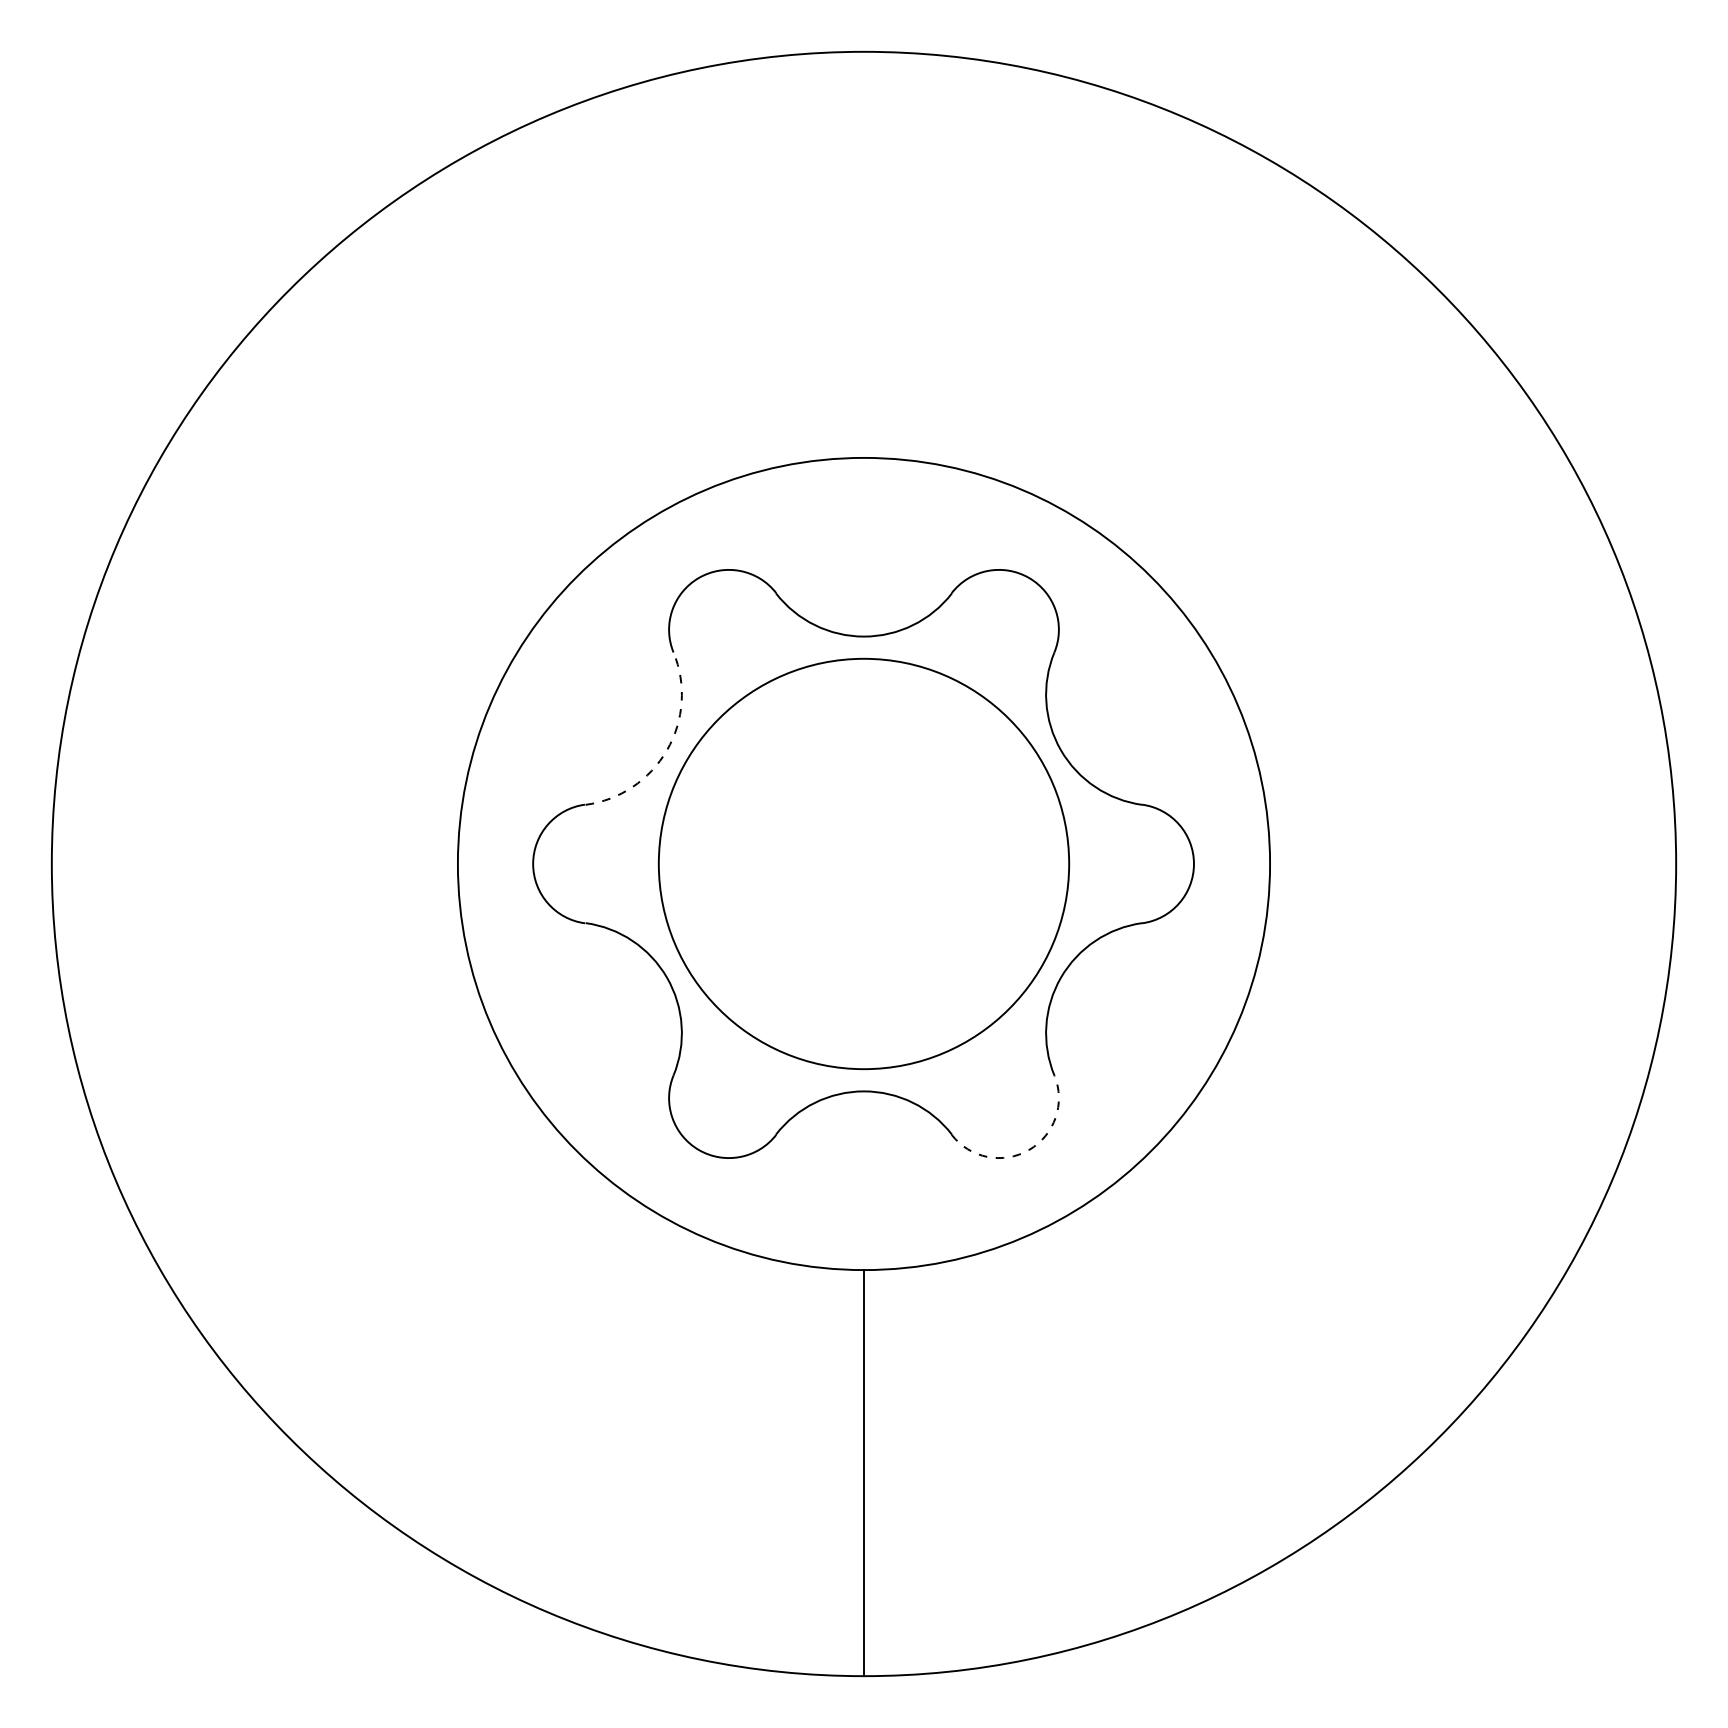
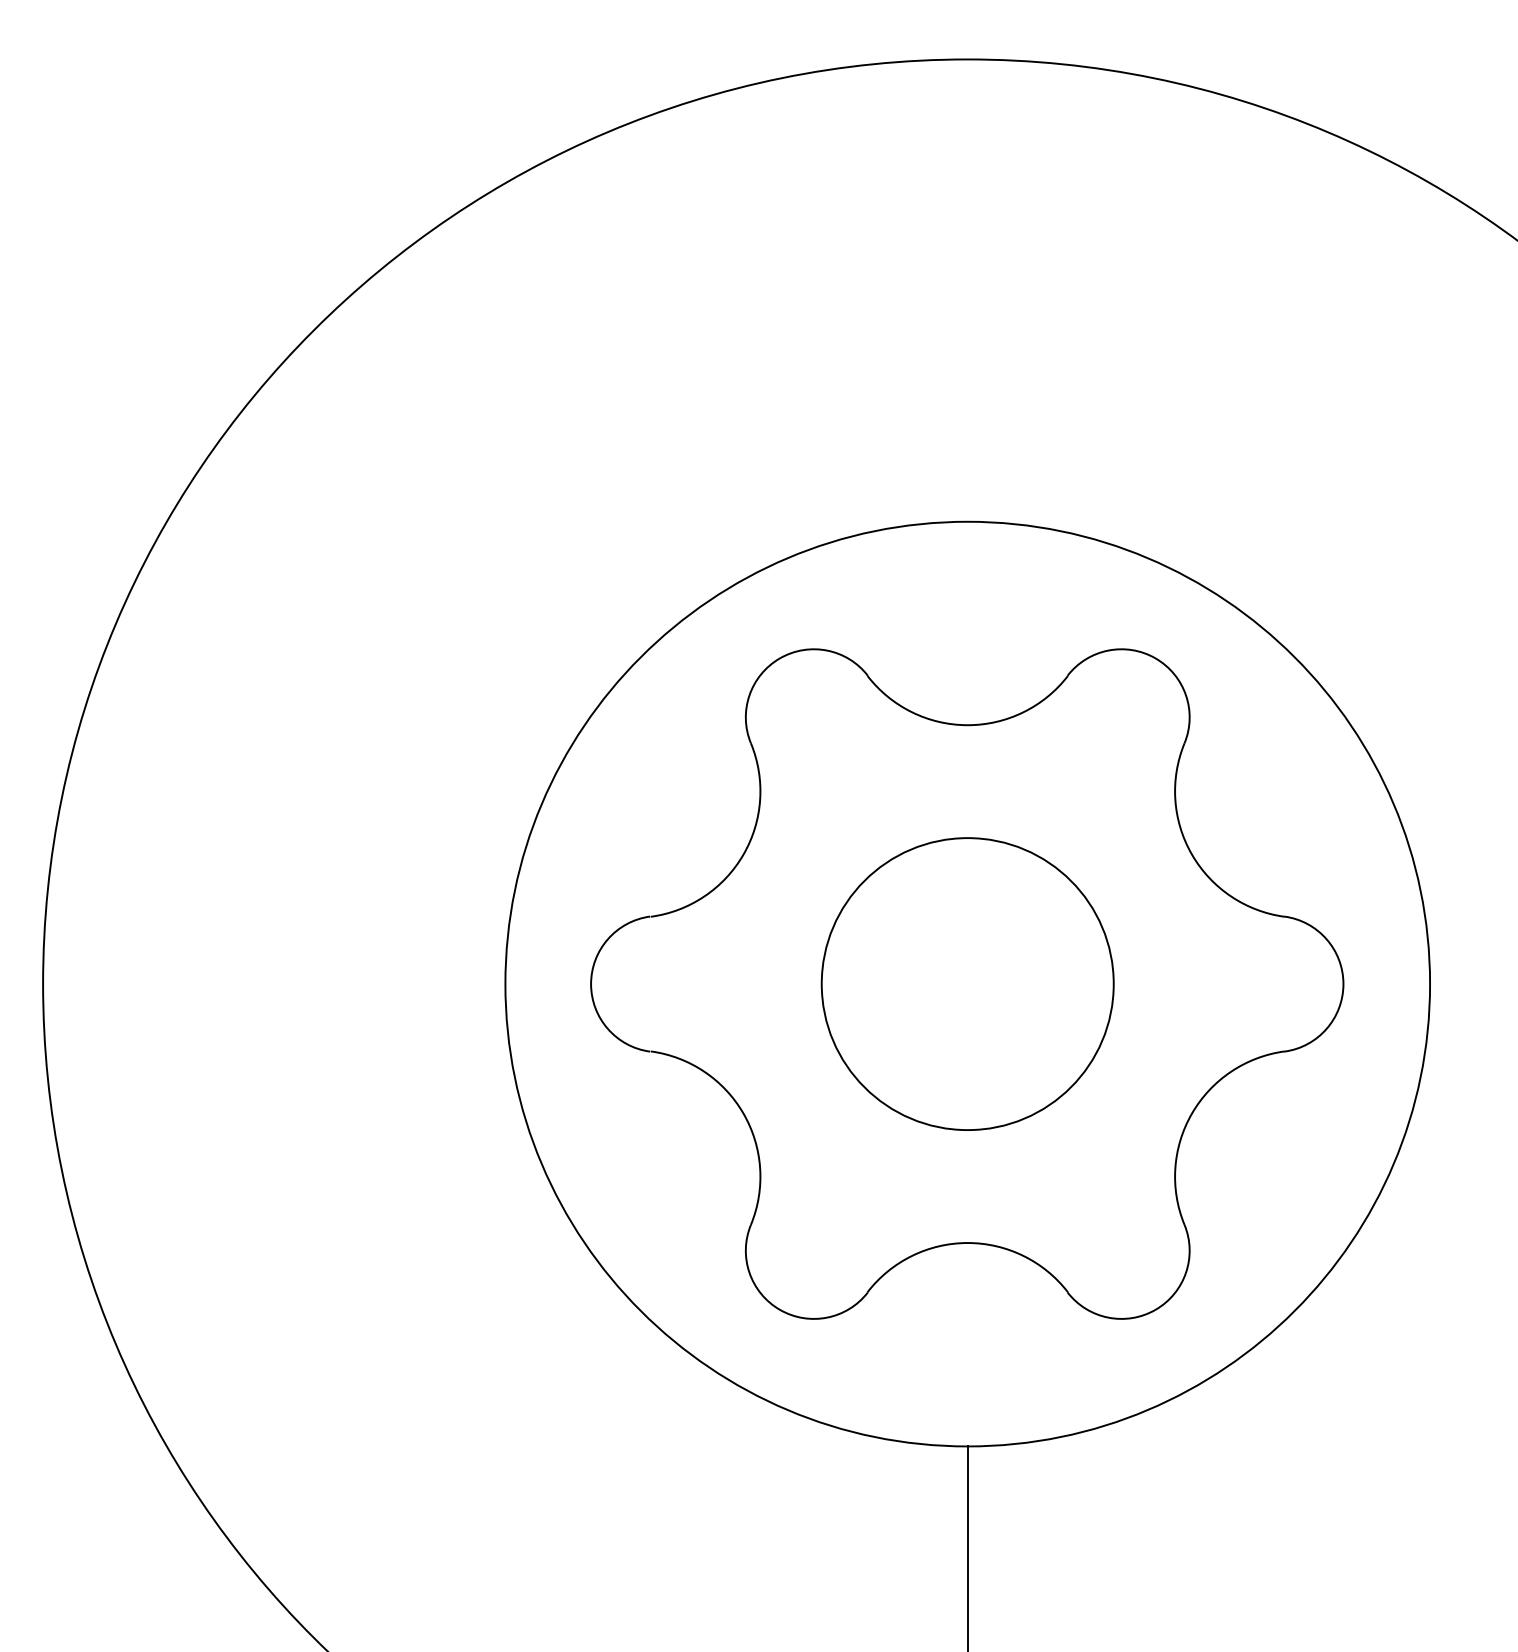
arc: (667, 750) -> (744, 854), dashed -> solid
circle: (863, 863) -> (967, 983), size x0.62
arc: (1028, 1150) -> (1155, 1310), dashed -> solid

